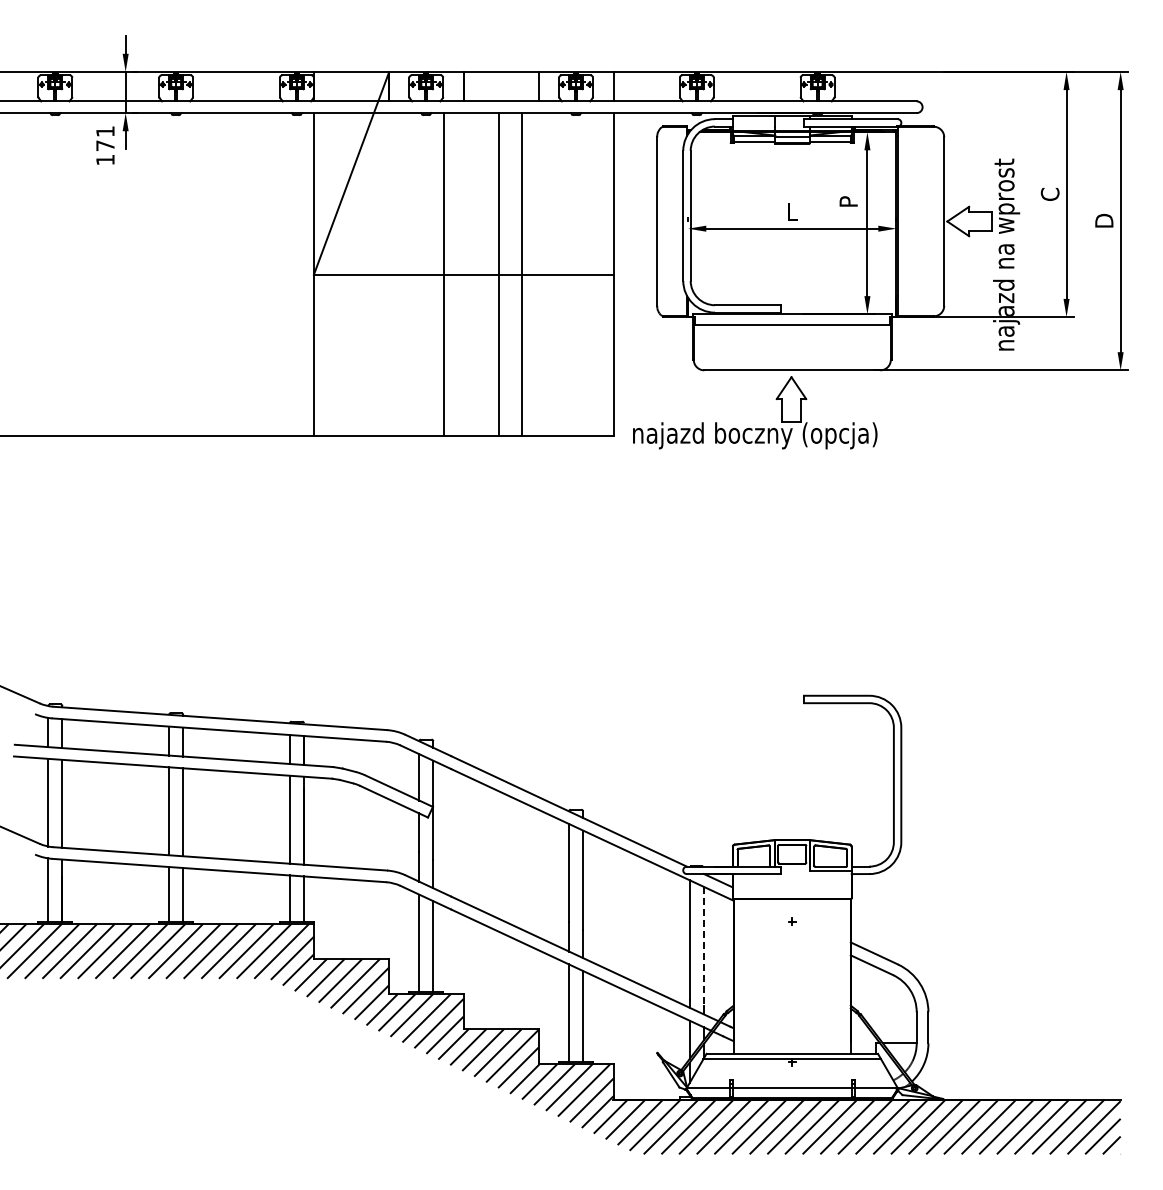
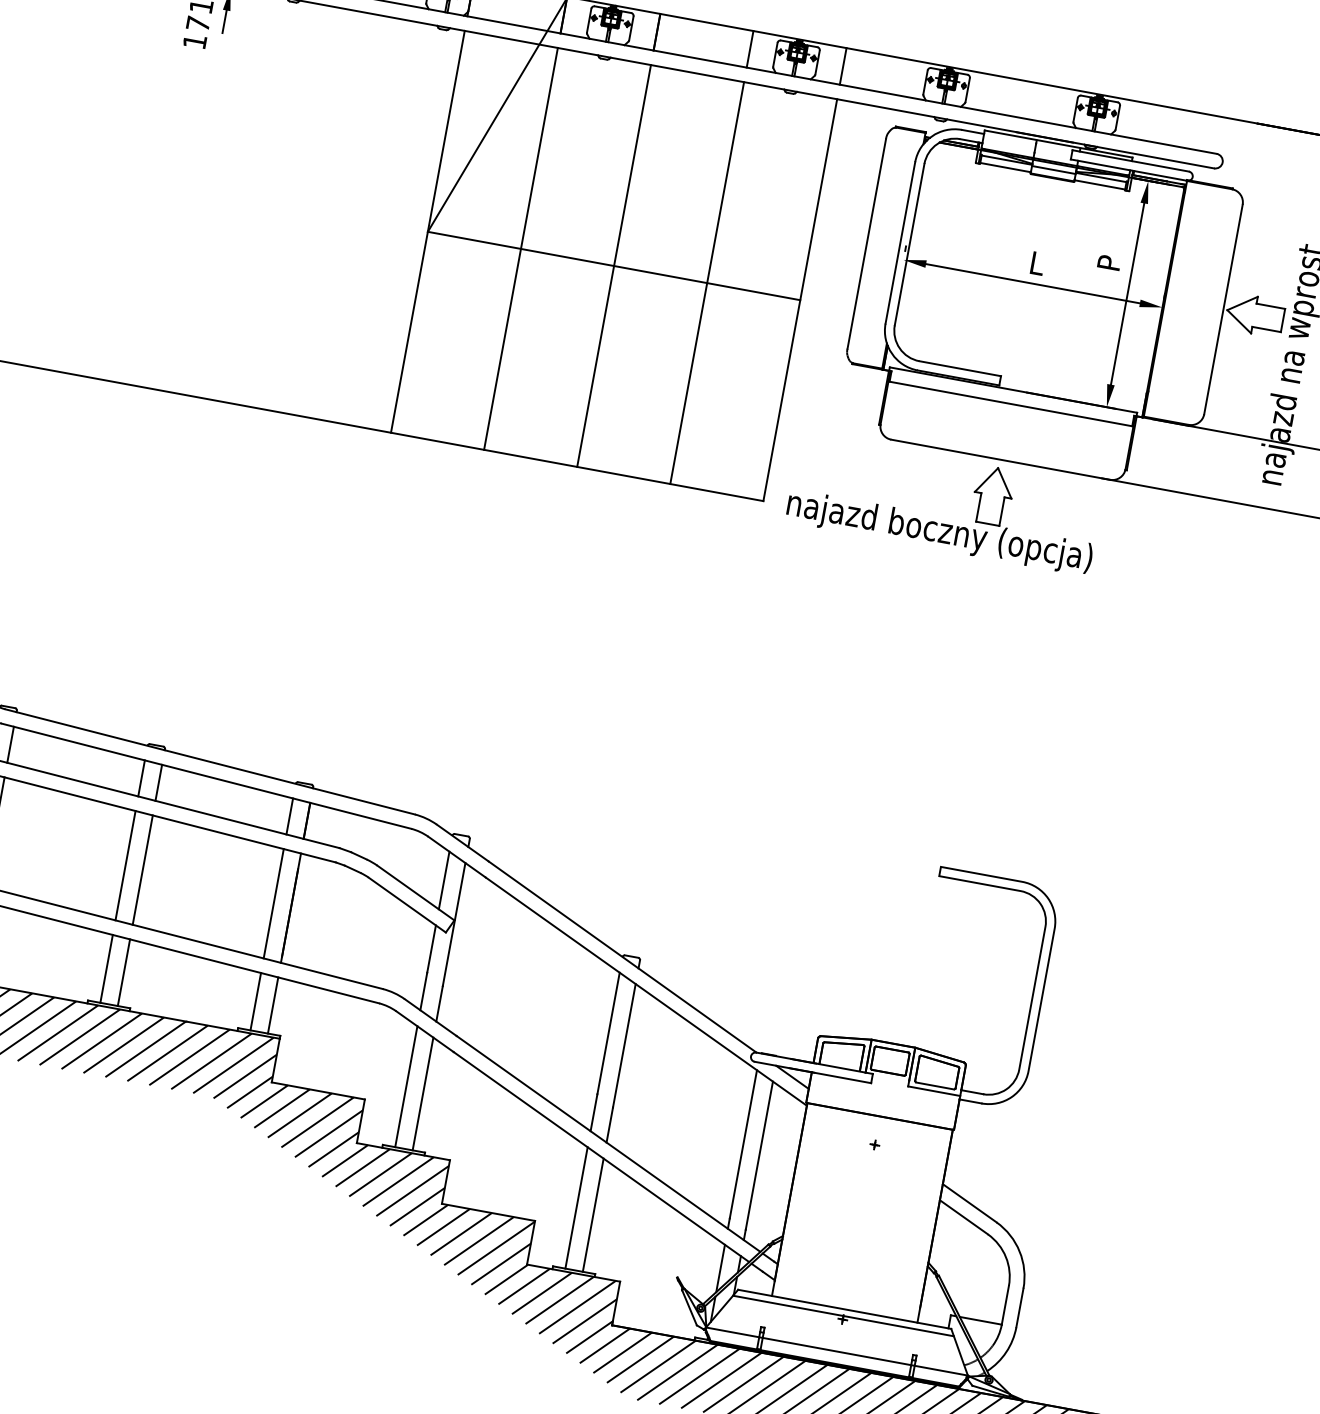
line: (443, 274) -> (520, 248), moved
line: (498, 274) -> (707, 282), moved
line: (521, 274) -> (613, 265), moved
line: (703, 946) -> (758, 1155), dashed -> solid

